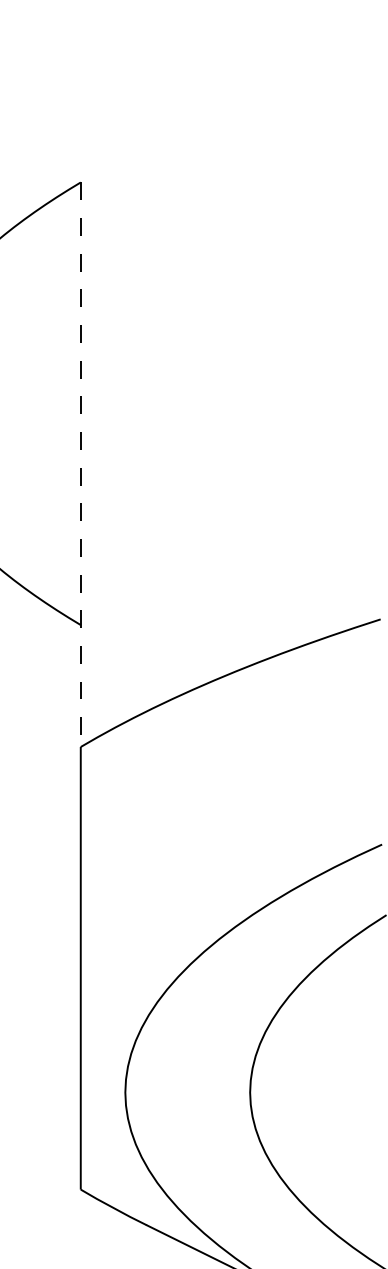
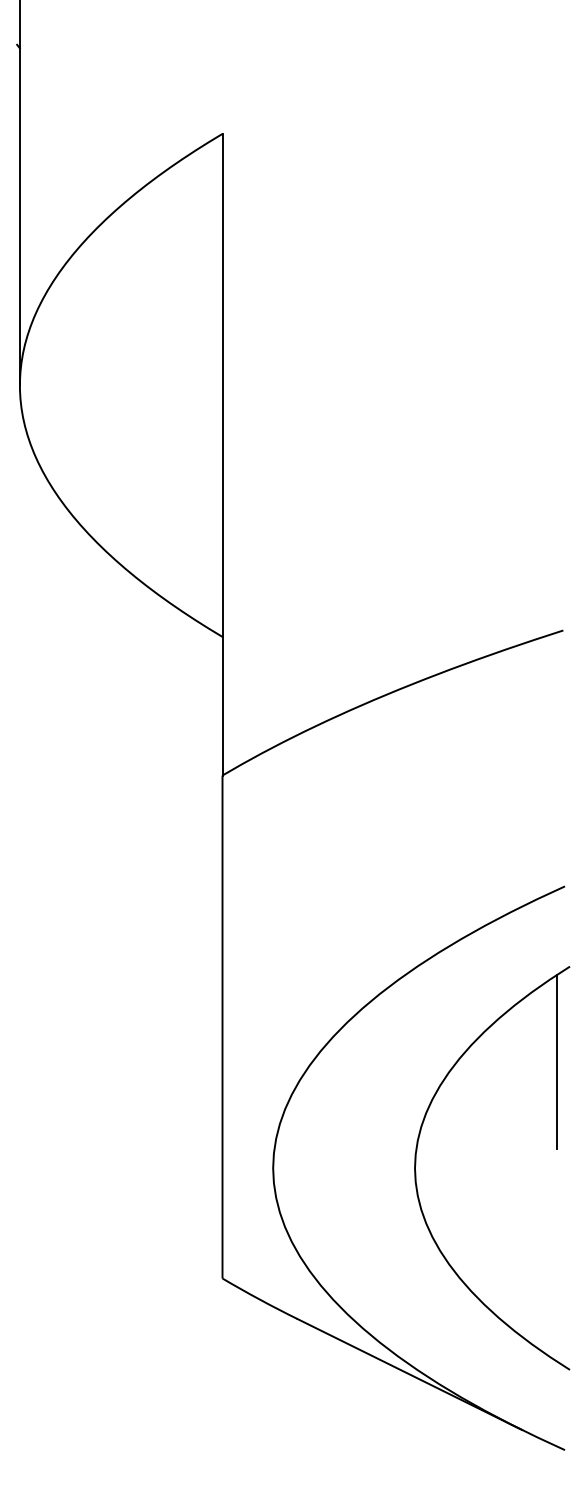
line: (80, 464) -> (222, 454), dashed -> solid
line: (374, 998) -> (556, 1061), added

